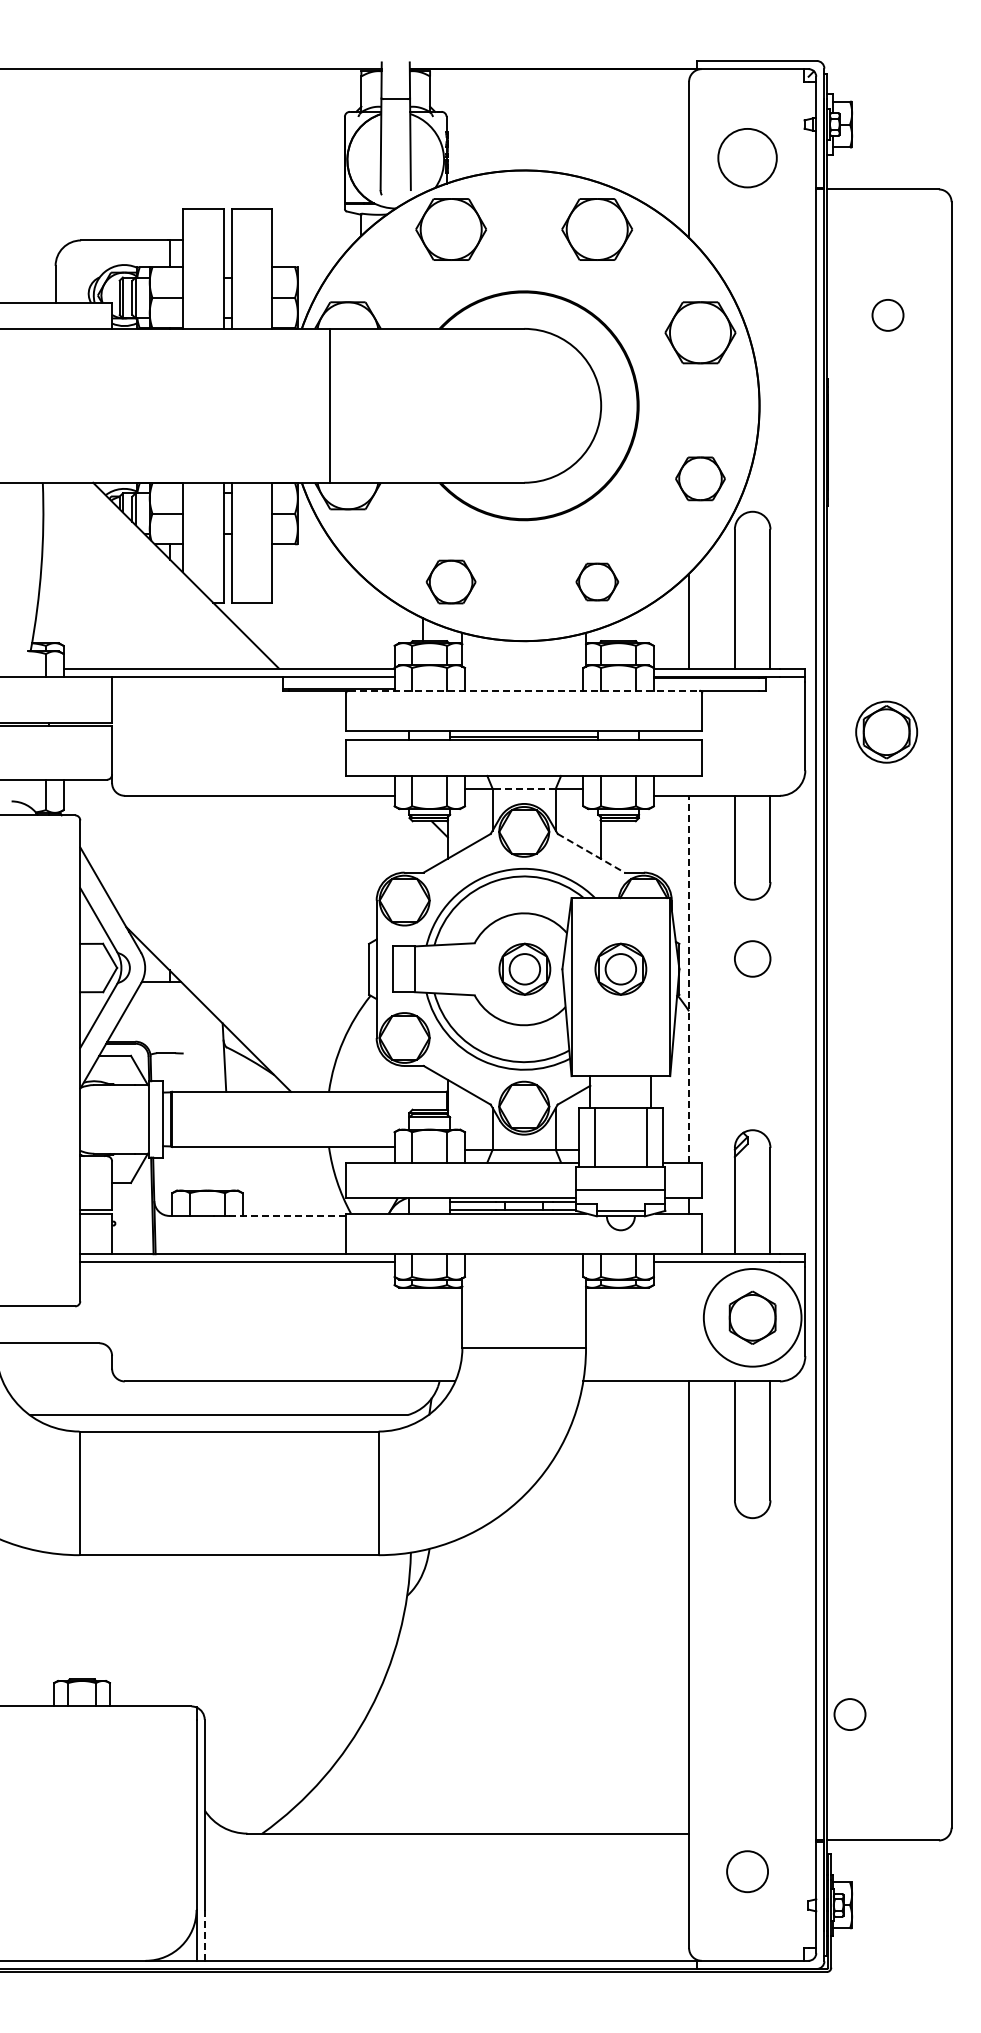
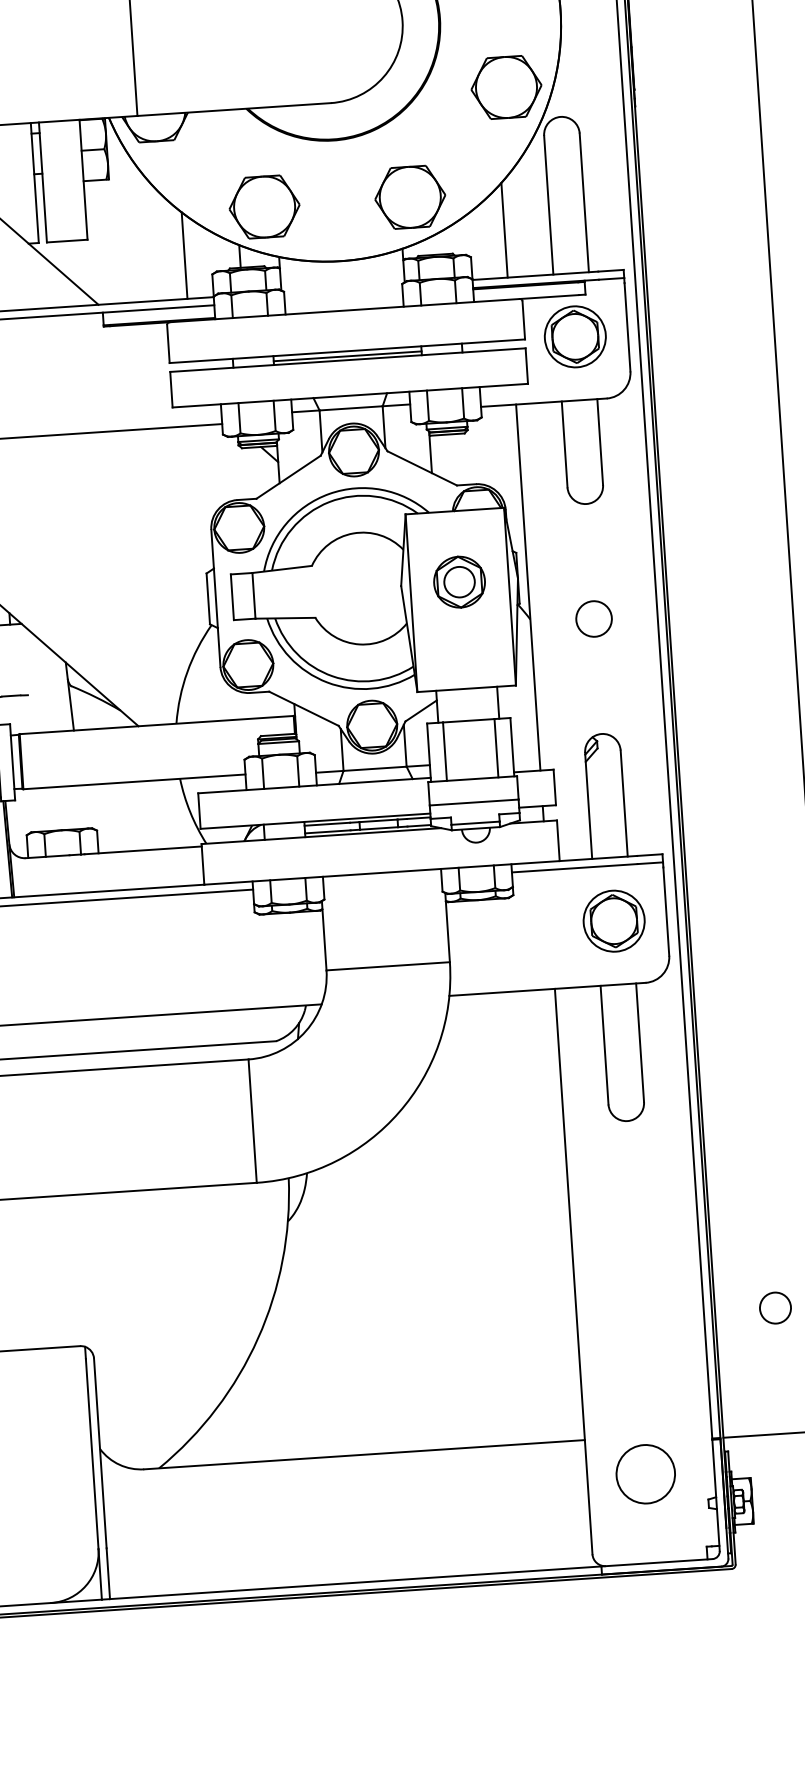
part: (700, 478) -> (506, 87), size x1.43
part: (450, 581) -> (263, 206), size x1.43
part: (597, 581) -> (410, 196), size x1.67
line: (368, 624) -> (184, 254), added
line: (524, 690) -> (344, 310), dashed -> solid
part: (886, 731) -> (575, 336), moved
line: (524, 788) -> (351, 408), dashed -> solid
line: (591, 853) -> (422, 468), dashed -> solid
circle: (752, 958) -> (593, 618), moved
part: (524, 968) -> (363, 587), removed
line: (689, 978) -> (528, 586), dashed -> solid
line: (287, 1215) -> (143, 849), dashed -> solid
circle: (752, 1317) -> (613, 920), size x0.62
circle: (849, 1714) -> (774, 1308), moved
circle: (747, 1871) -> (645, 1473), size x1.43
line: (204, 1935) -> (108, 1573), dashed -> solid

